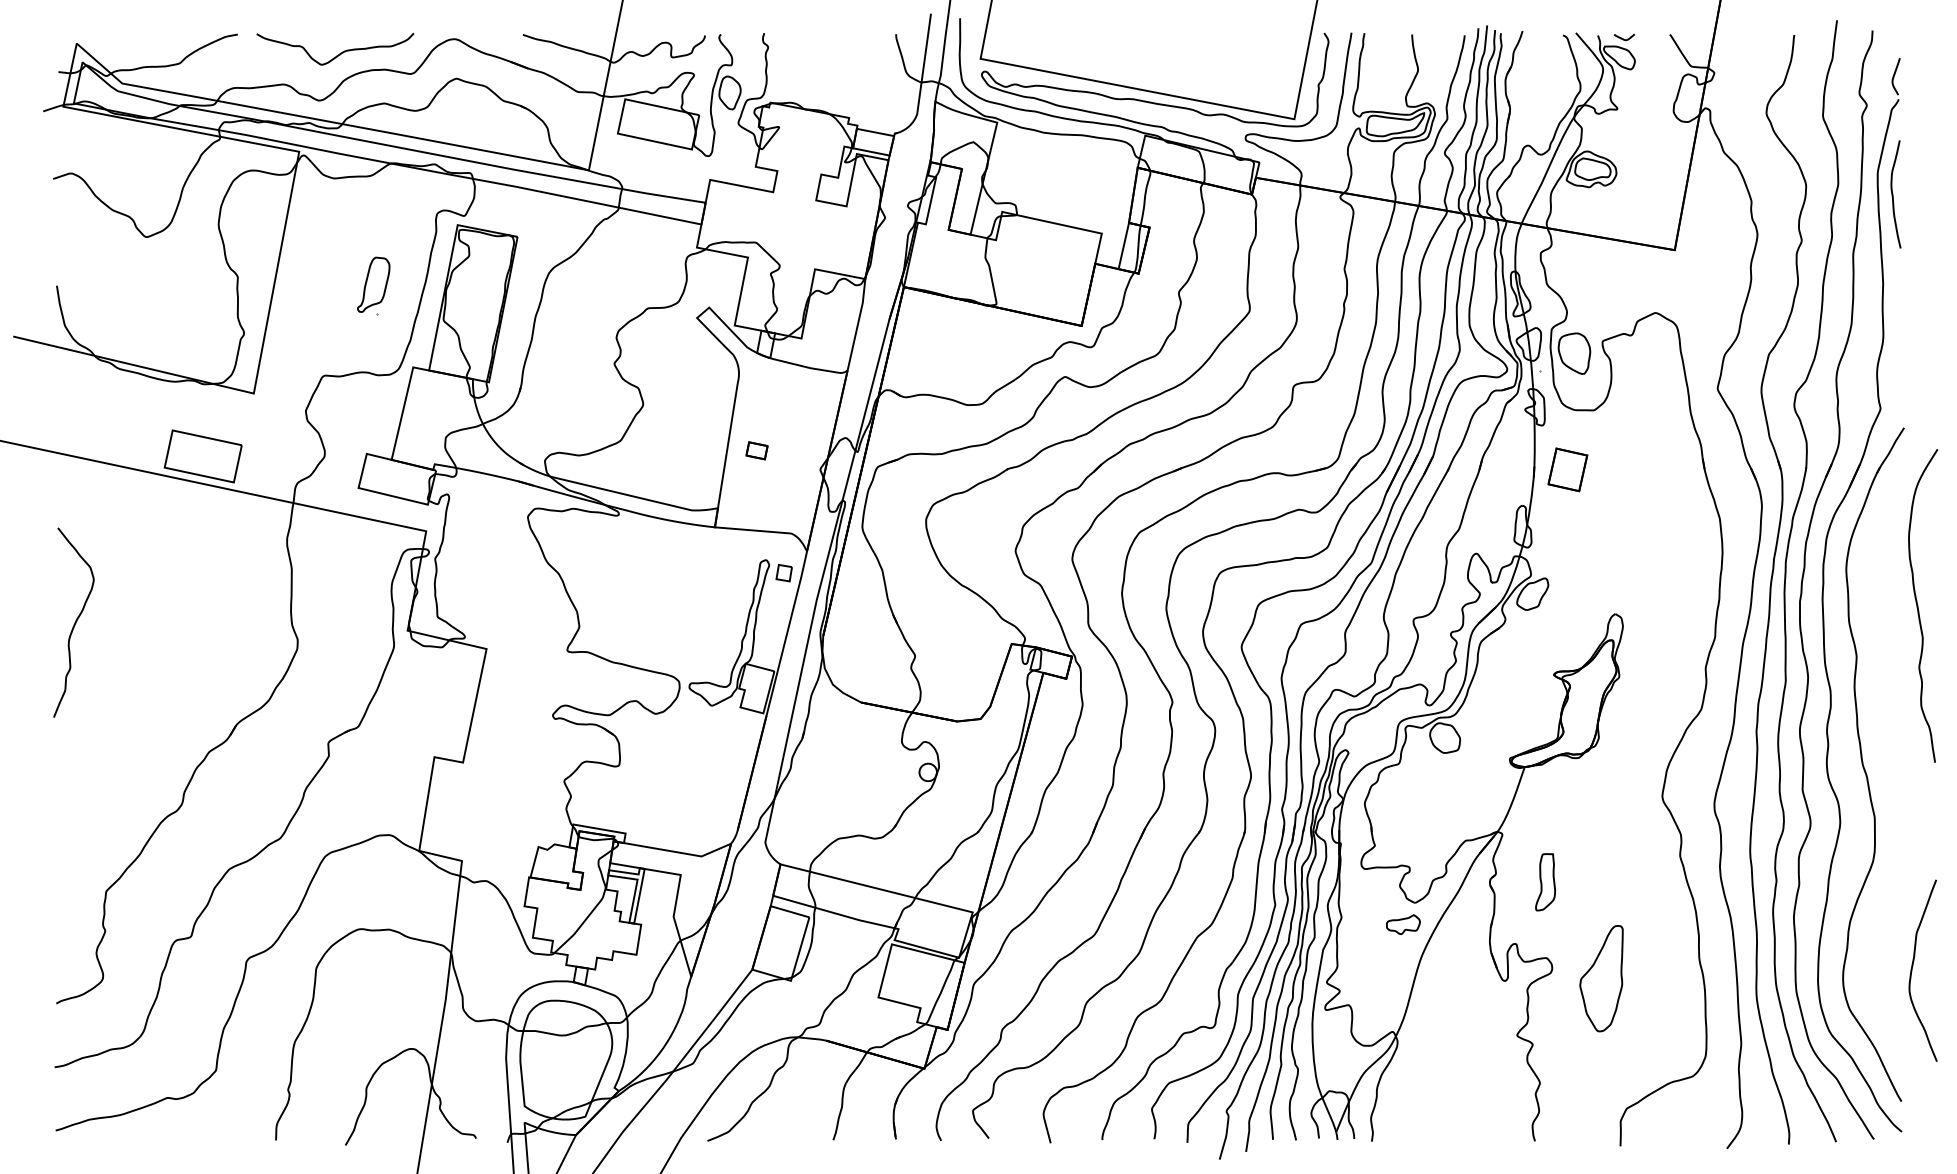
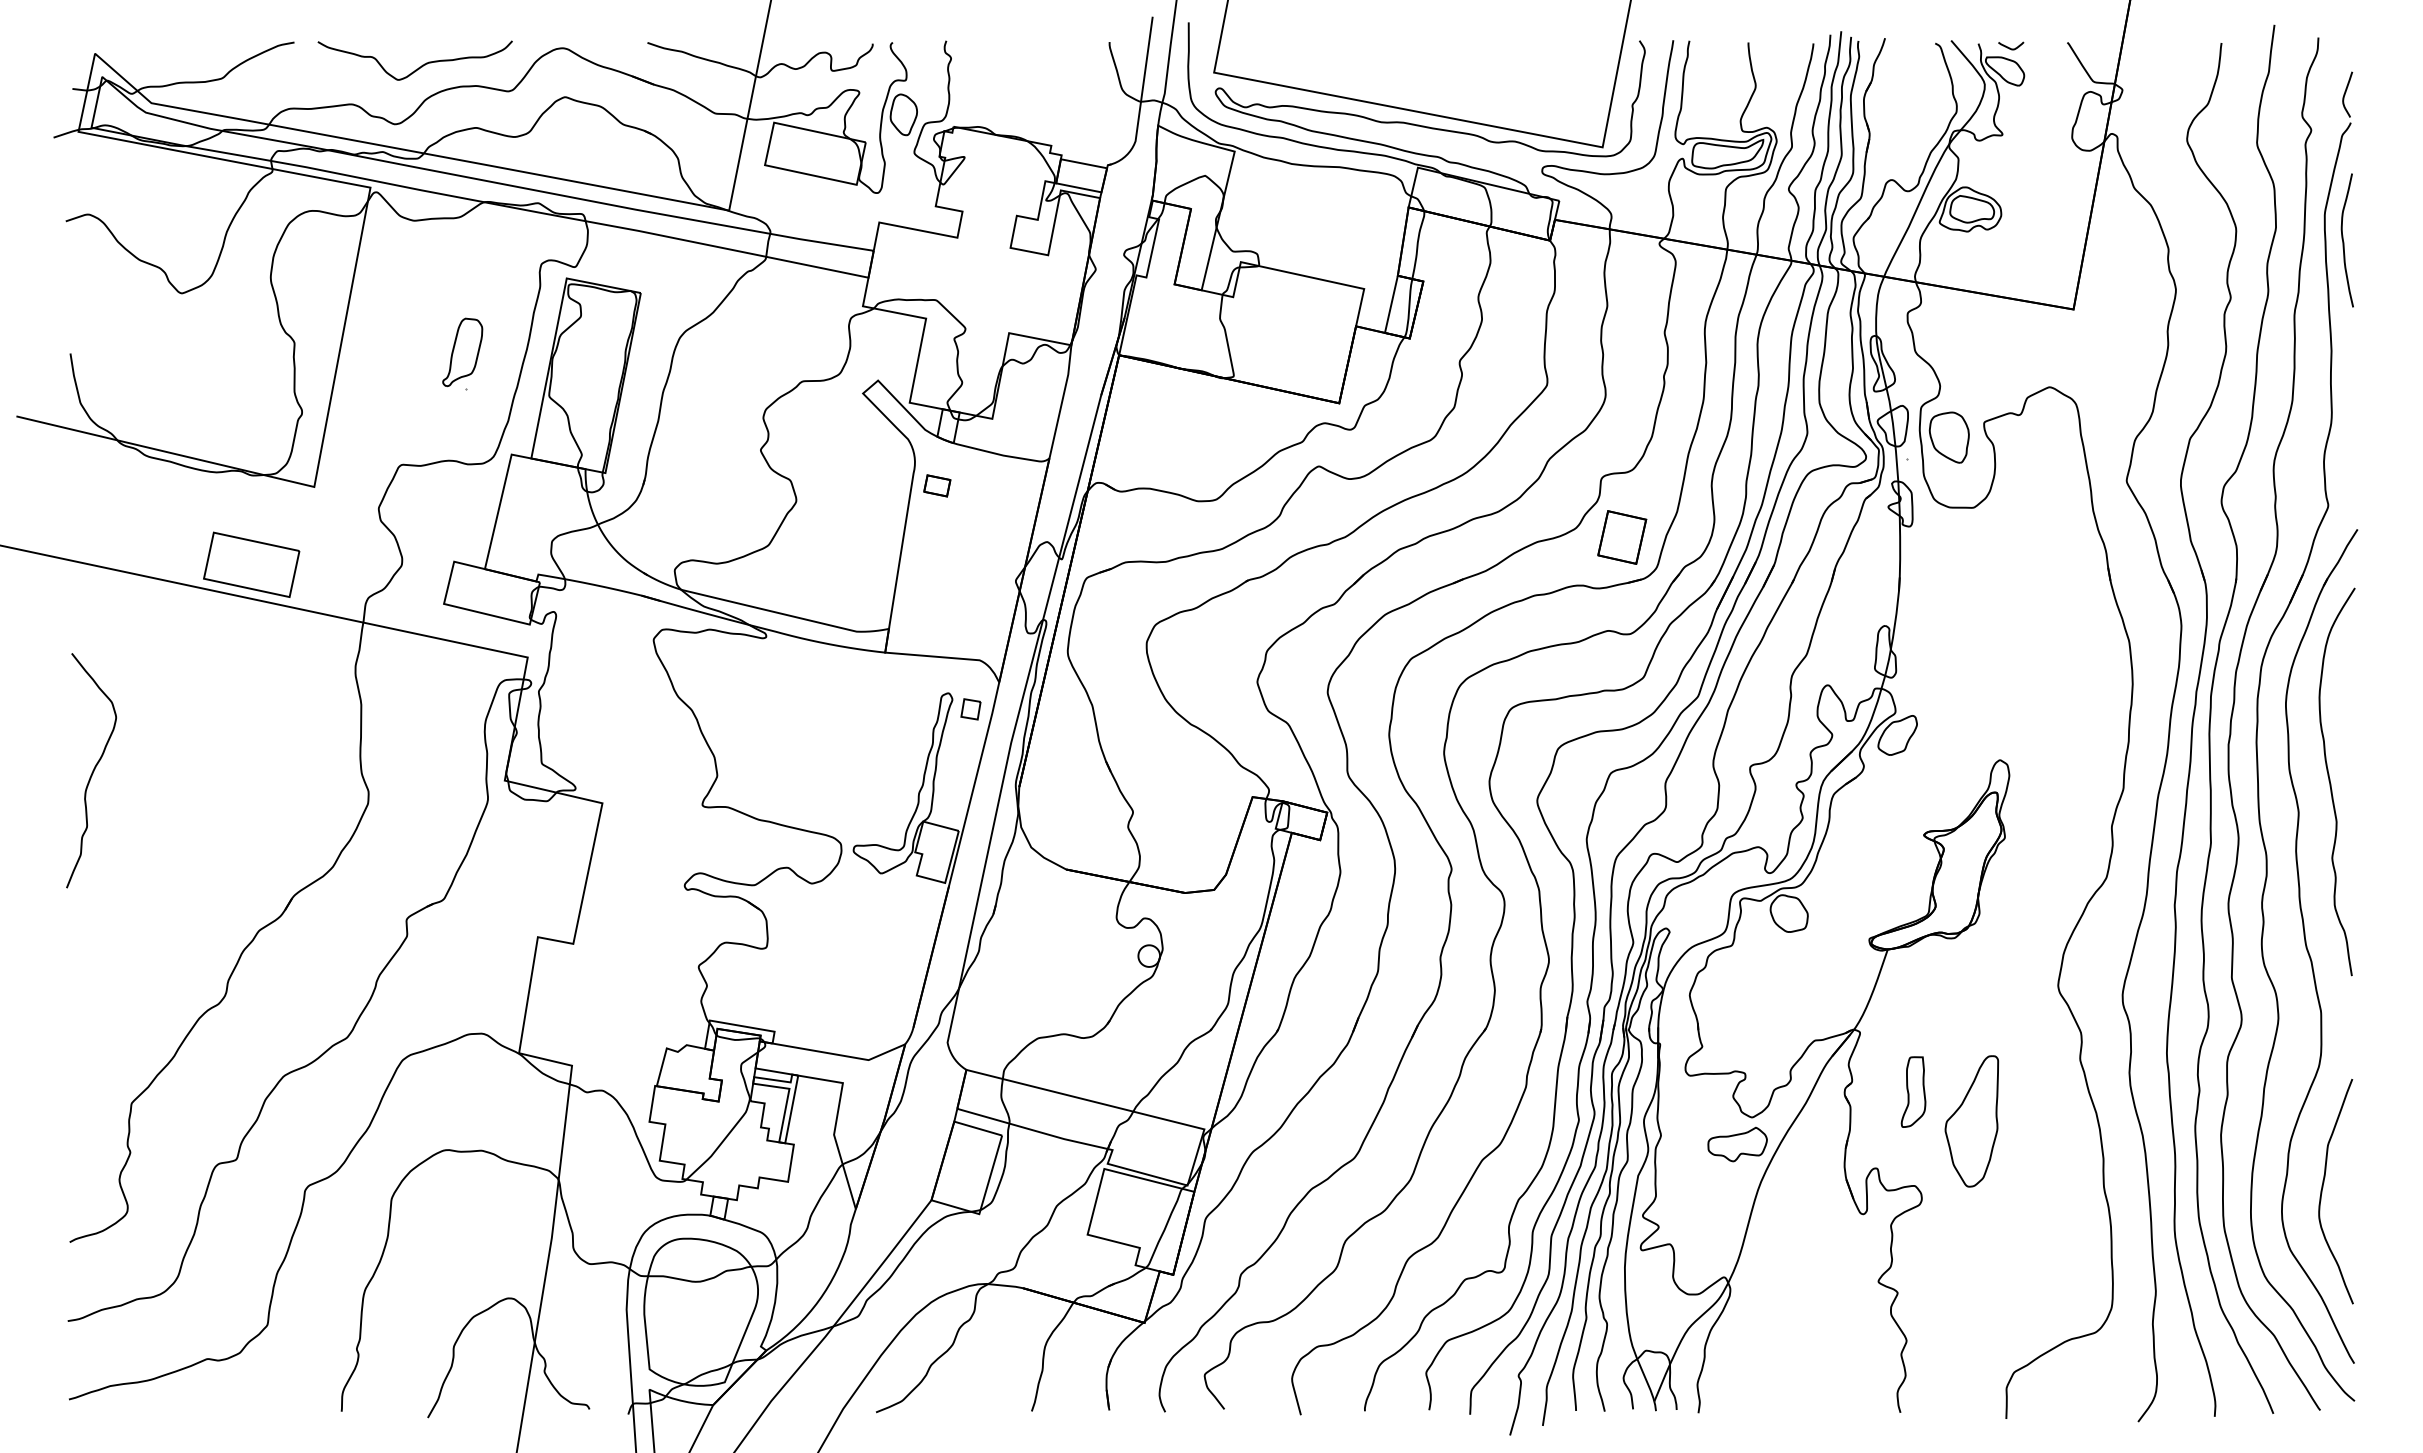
part: (757, 450) -> (937, 485), moved
part: (1568, 469) -> (1622, 537), moved
curve: (1918, 607) -> (2331, 783), moved
part: (1403, 924) -> (1737, 1144), size x1.43
curve: (1913, 967) -> (2323, 1187), moved
part: (1601, 978) -> (1971, 1121), moved

